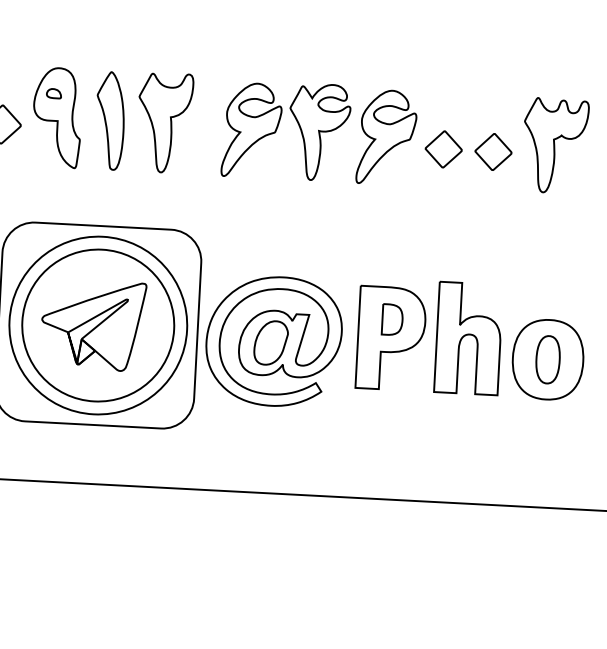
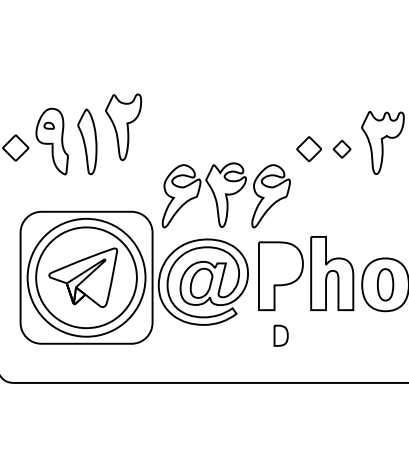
part: (164, 123) -> (123, 127), moved
part: (318, 132) -> (225, 195), moved
part: (492, 152) -> (341, 149), size x0.7
part: (391, 319) -> (280, 335), moved

